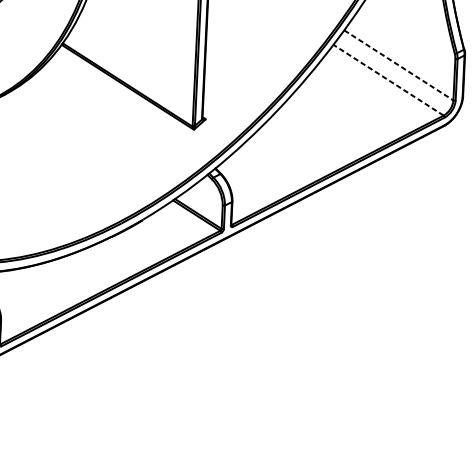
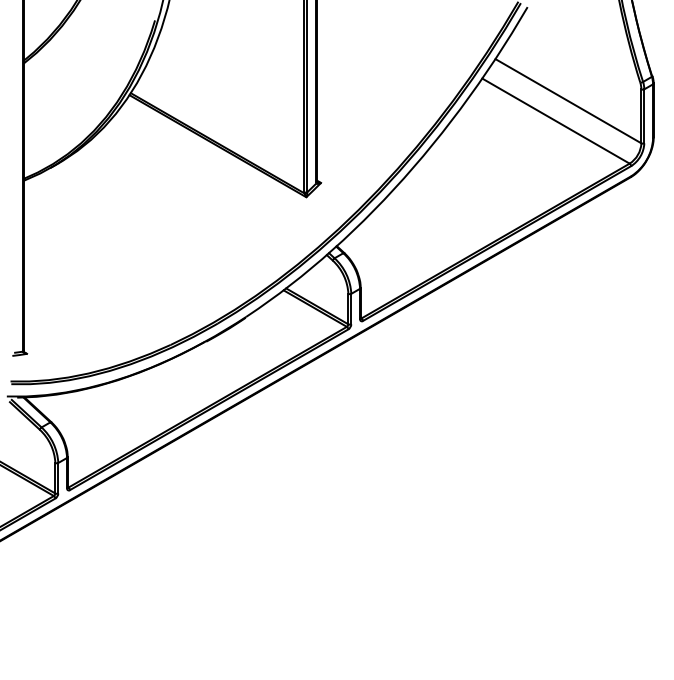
line: (398, 65) -> (568, 101), dashed -> solid
line: (388, 79) -> (555, 120), dashed -> solid

